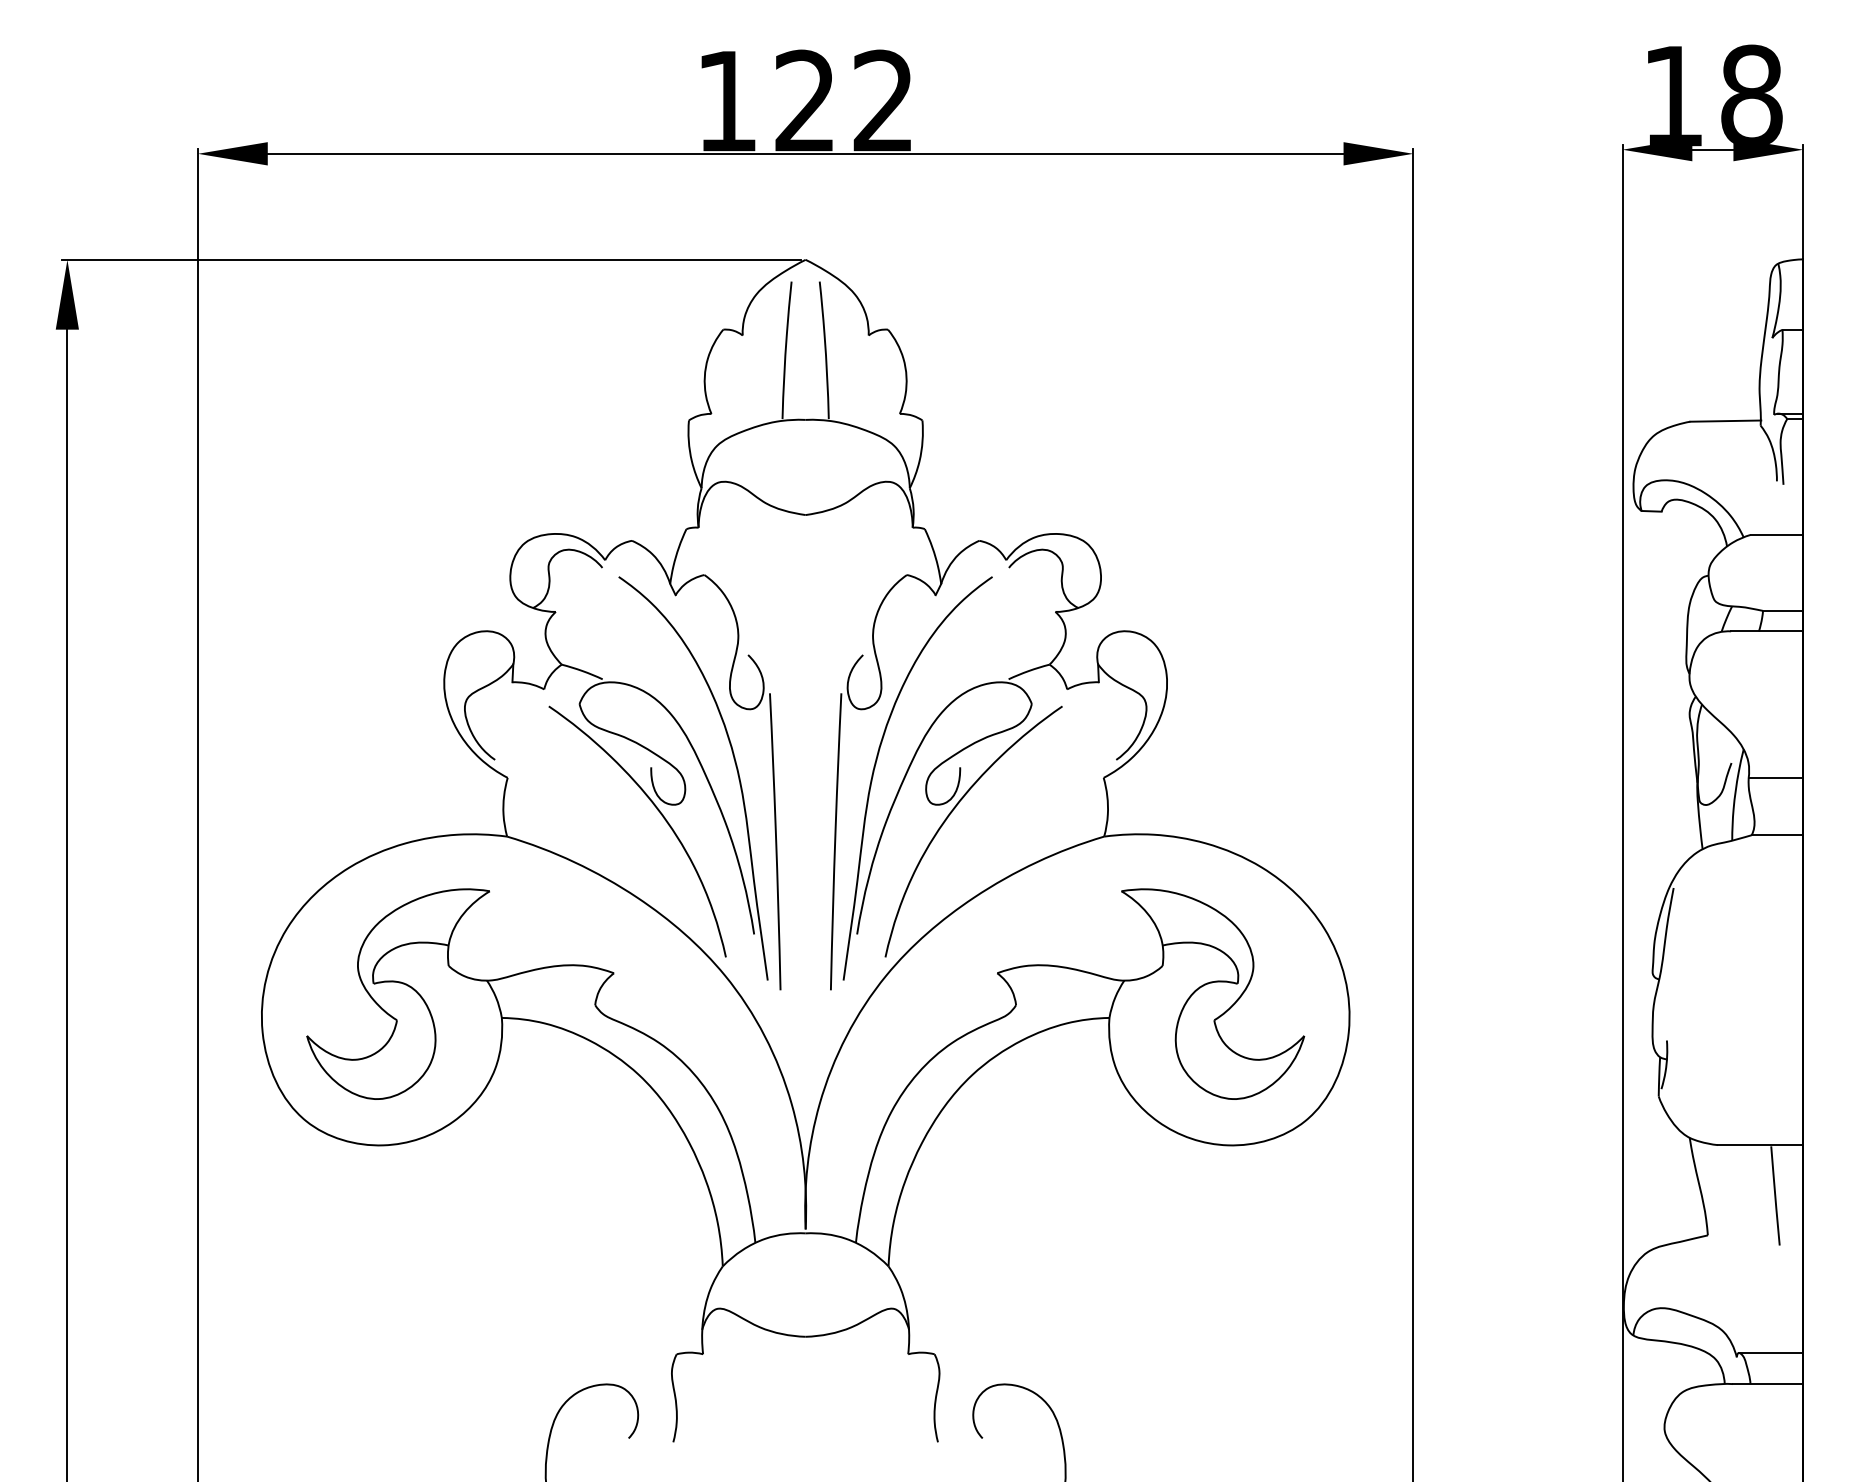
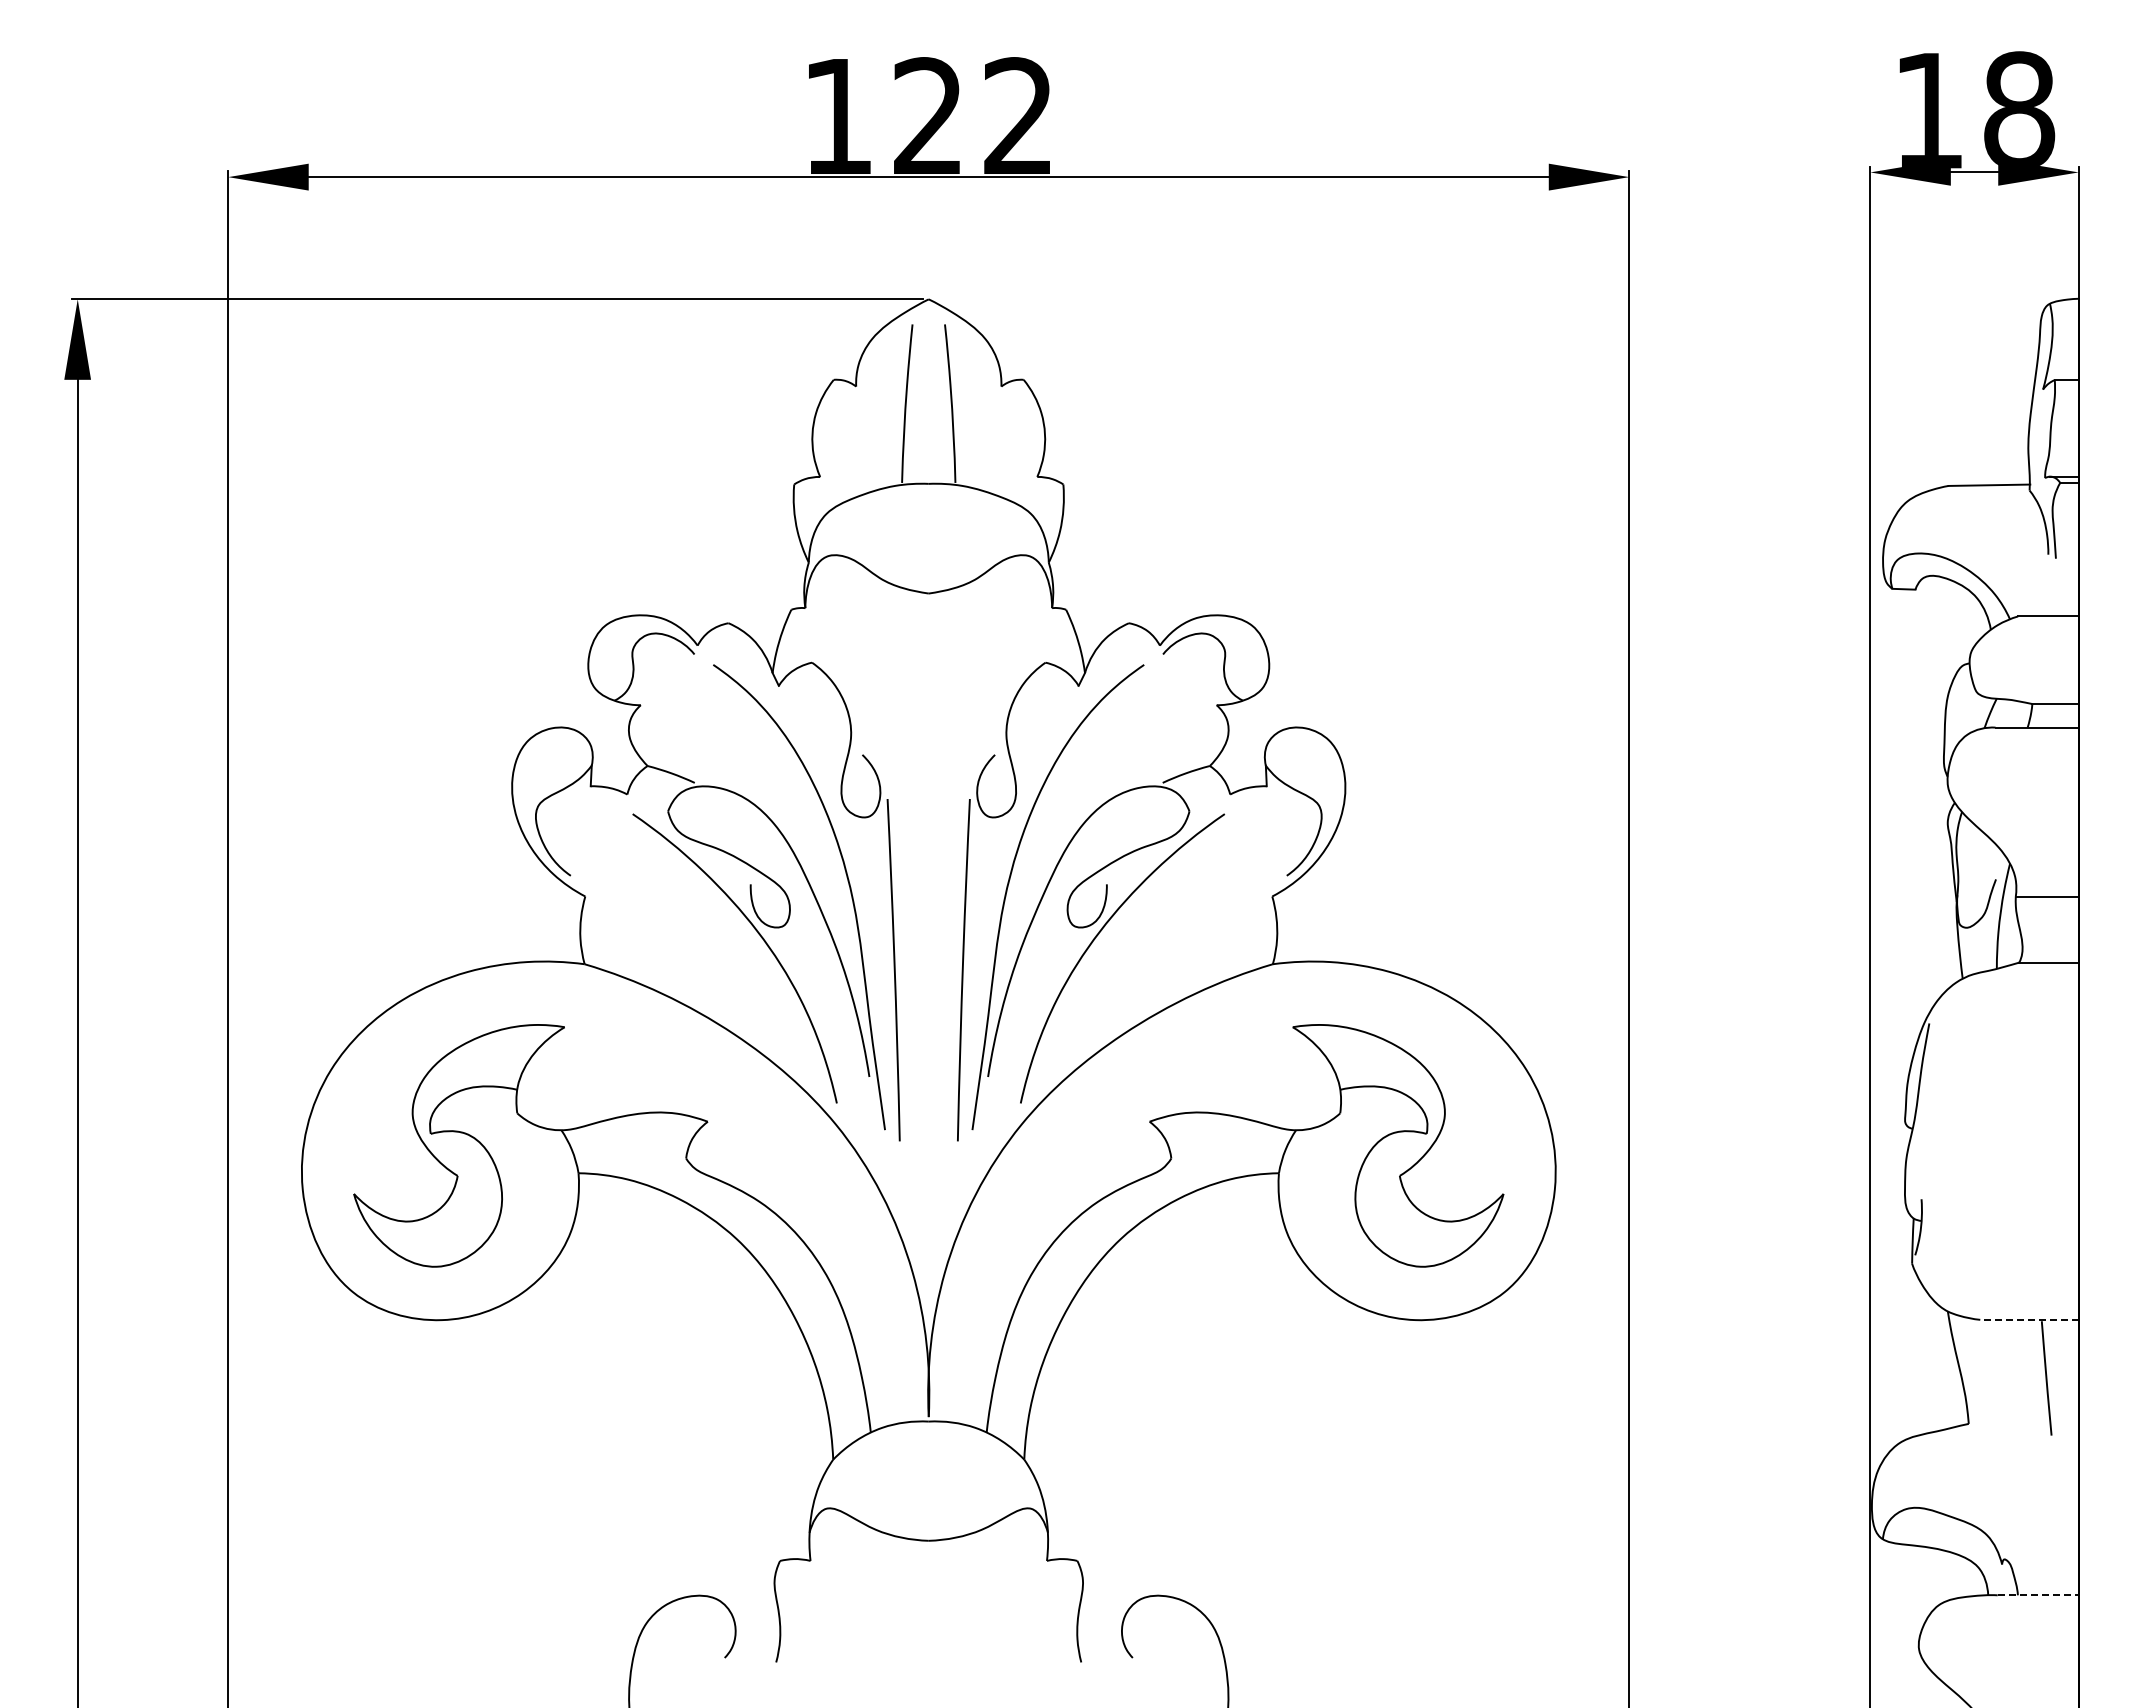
line: (1760, 1144) -> (2029, 1319), solid -> dashed
line: (1770, 1353) -> (2041, 1559), removed
line: (1768, 1384) -> (2038, 1595), solid -> dashed

